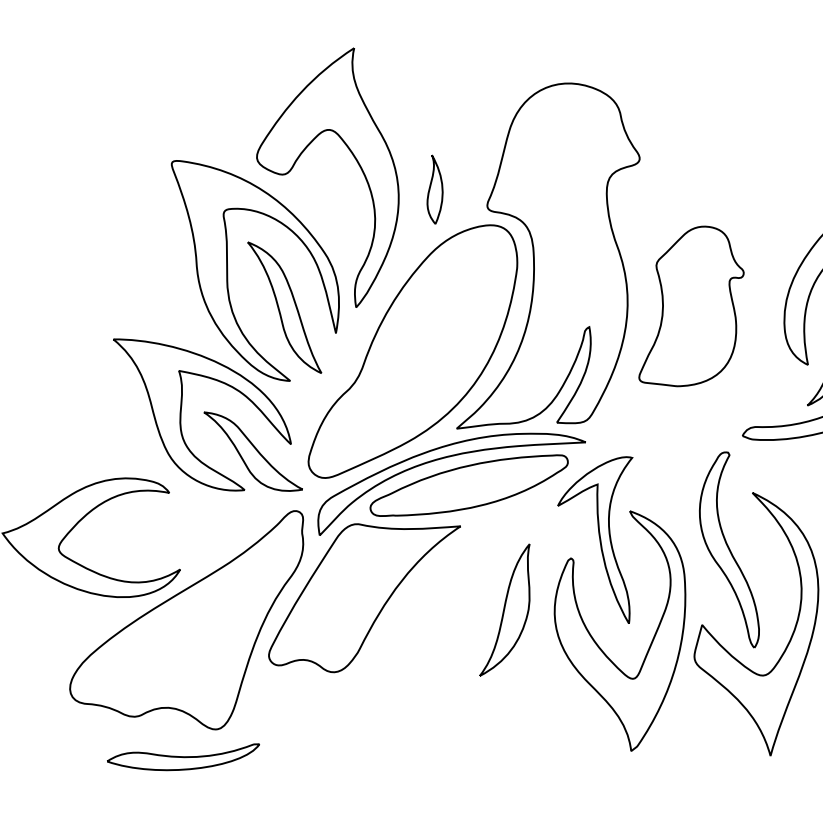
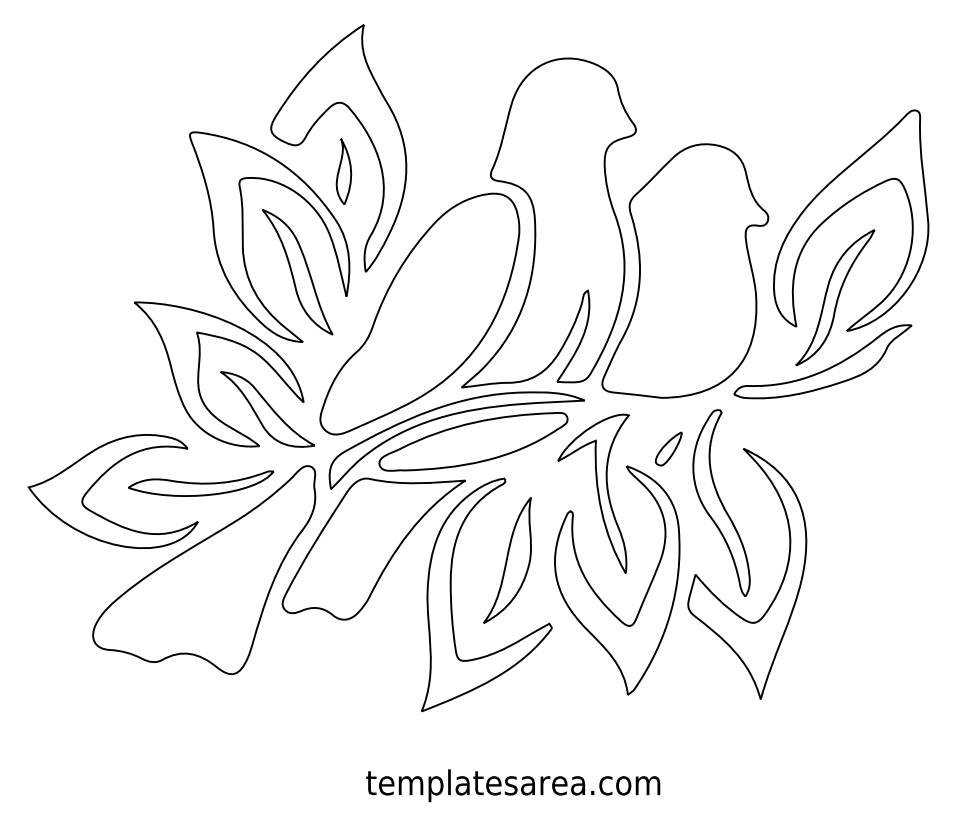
part: (434, 189) -> (343, 171), moved
part: (691, 305) -> (685, 270), size x1.67
part: (673, 492) -> (668, 448), added
part: (446, 645) -> (451, 594), added
part: (183, 757) -> (201, 483), moved

